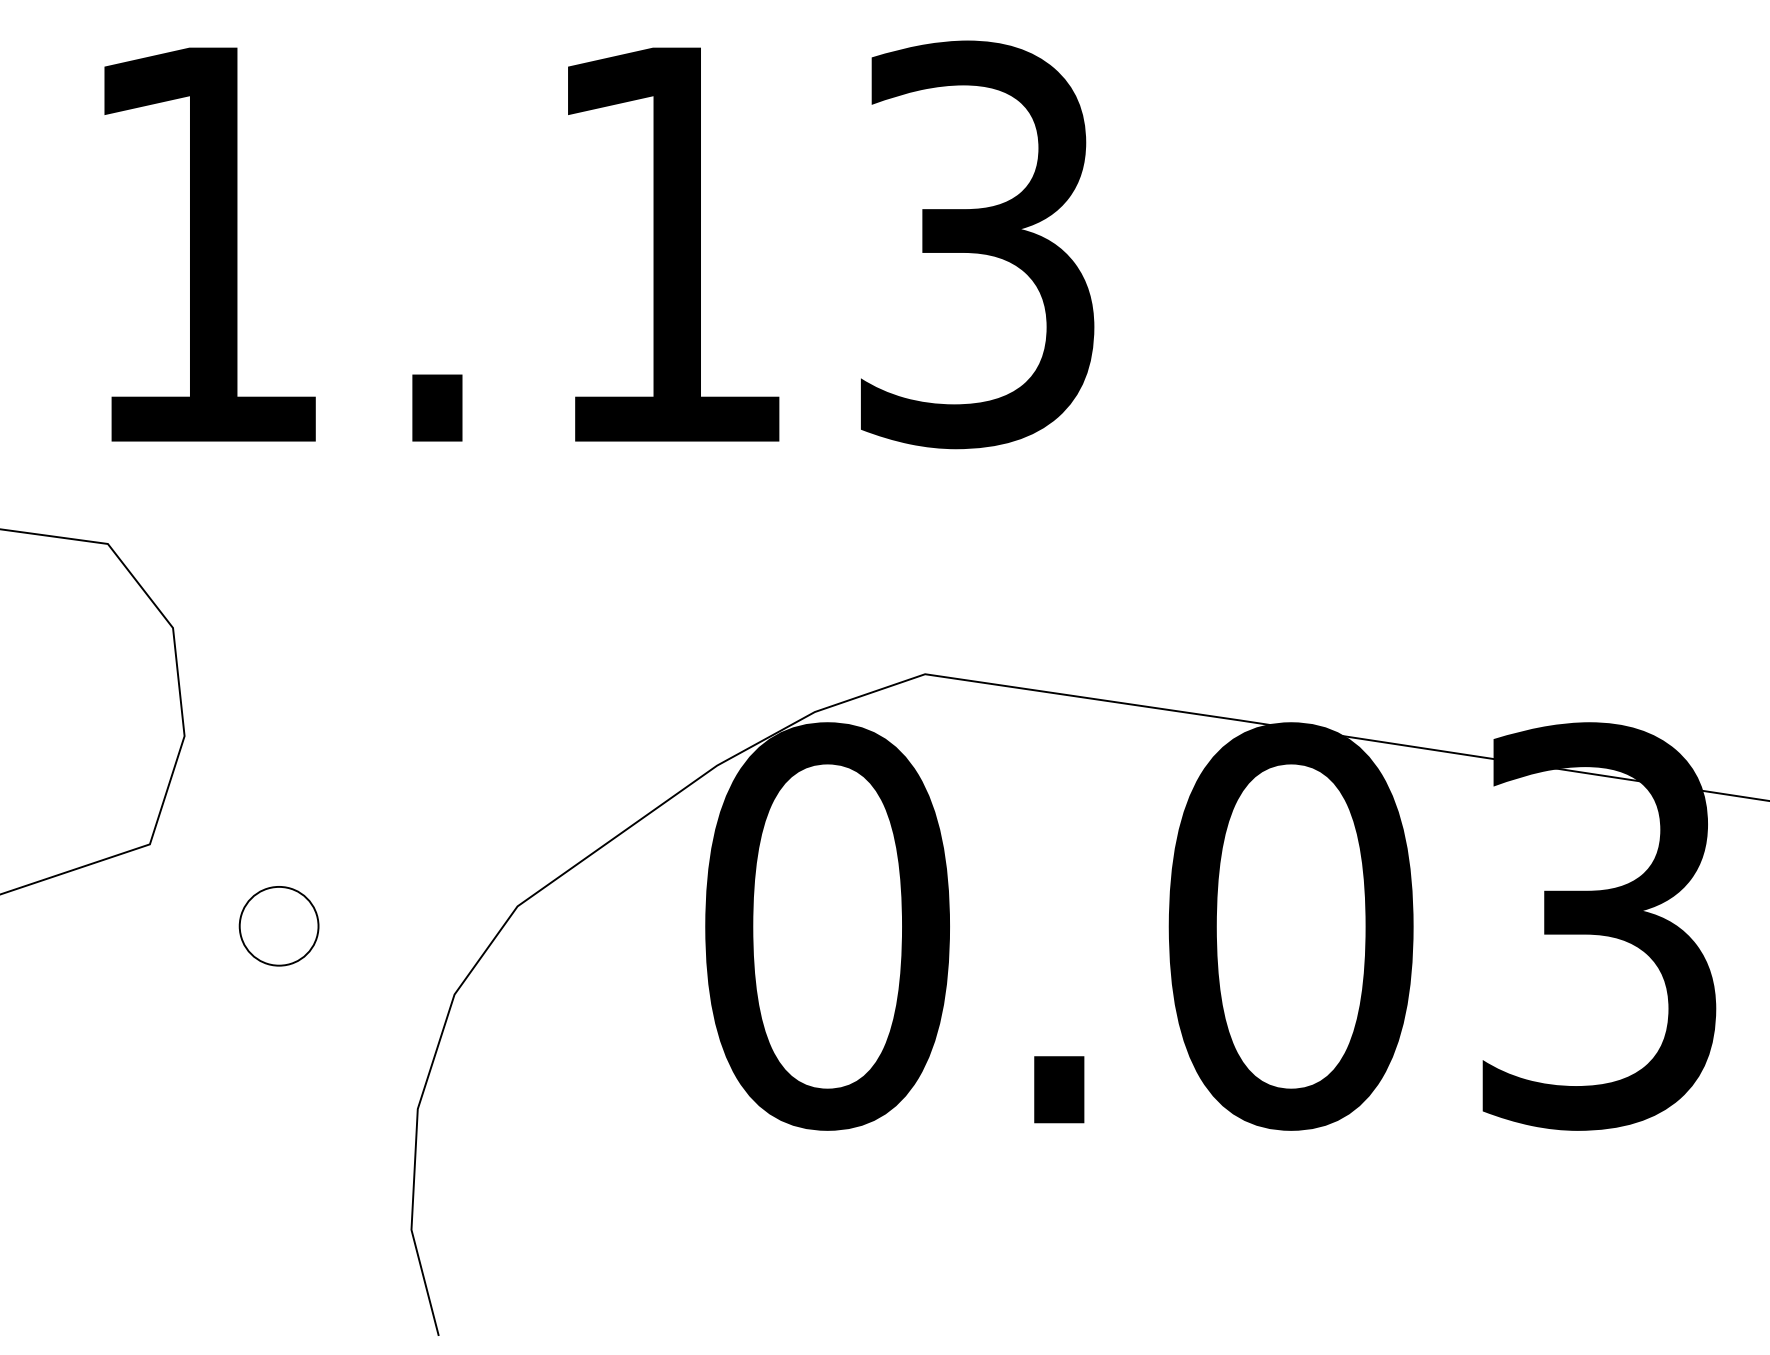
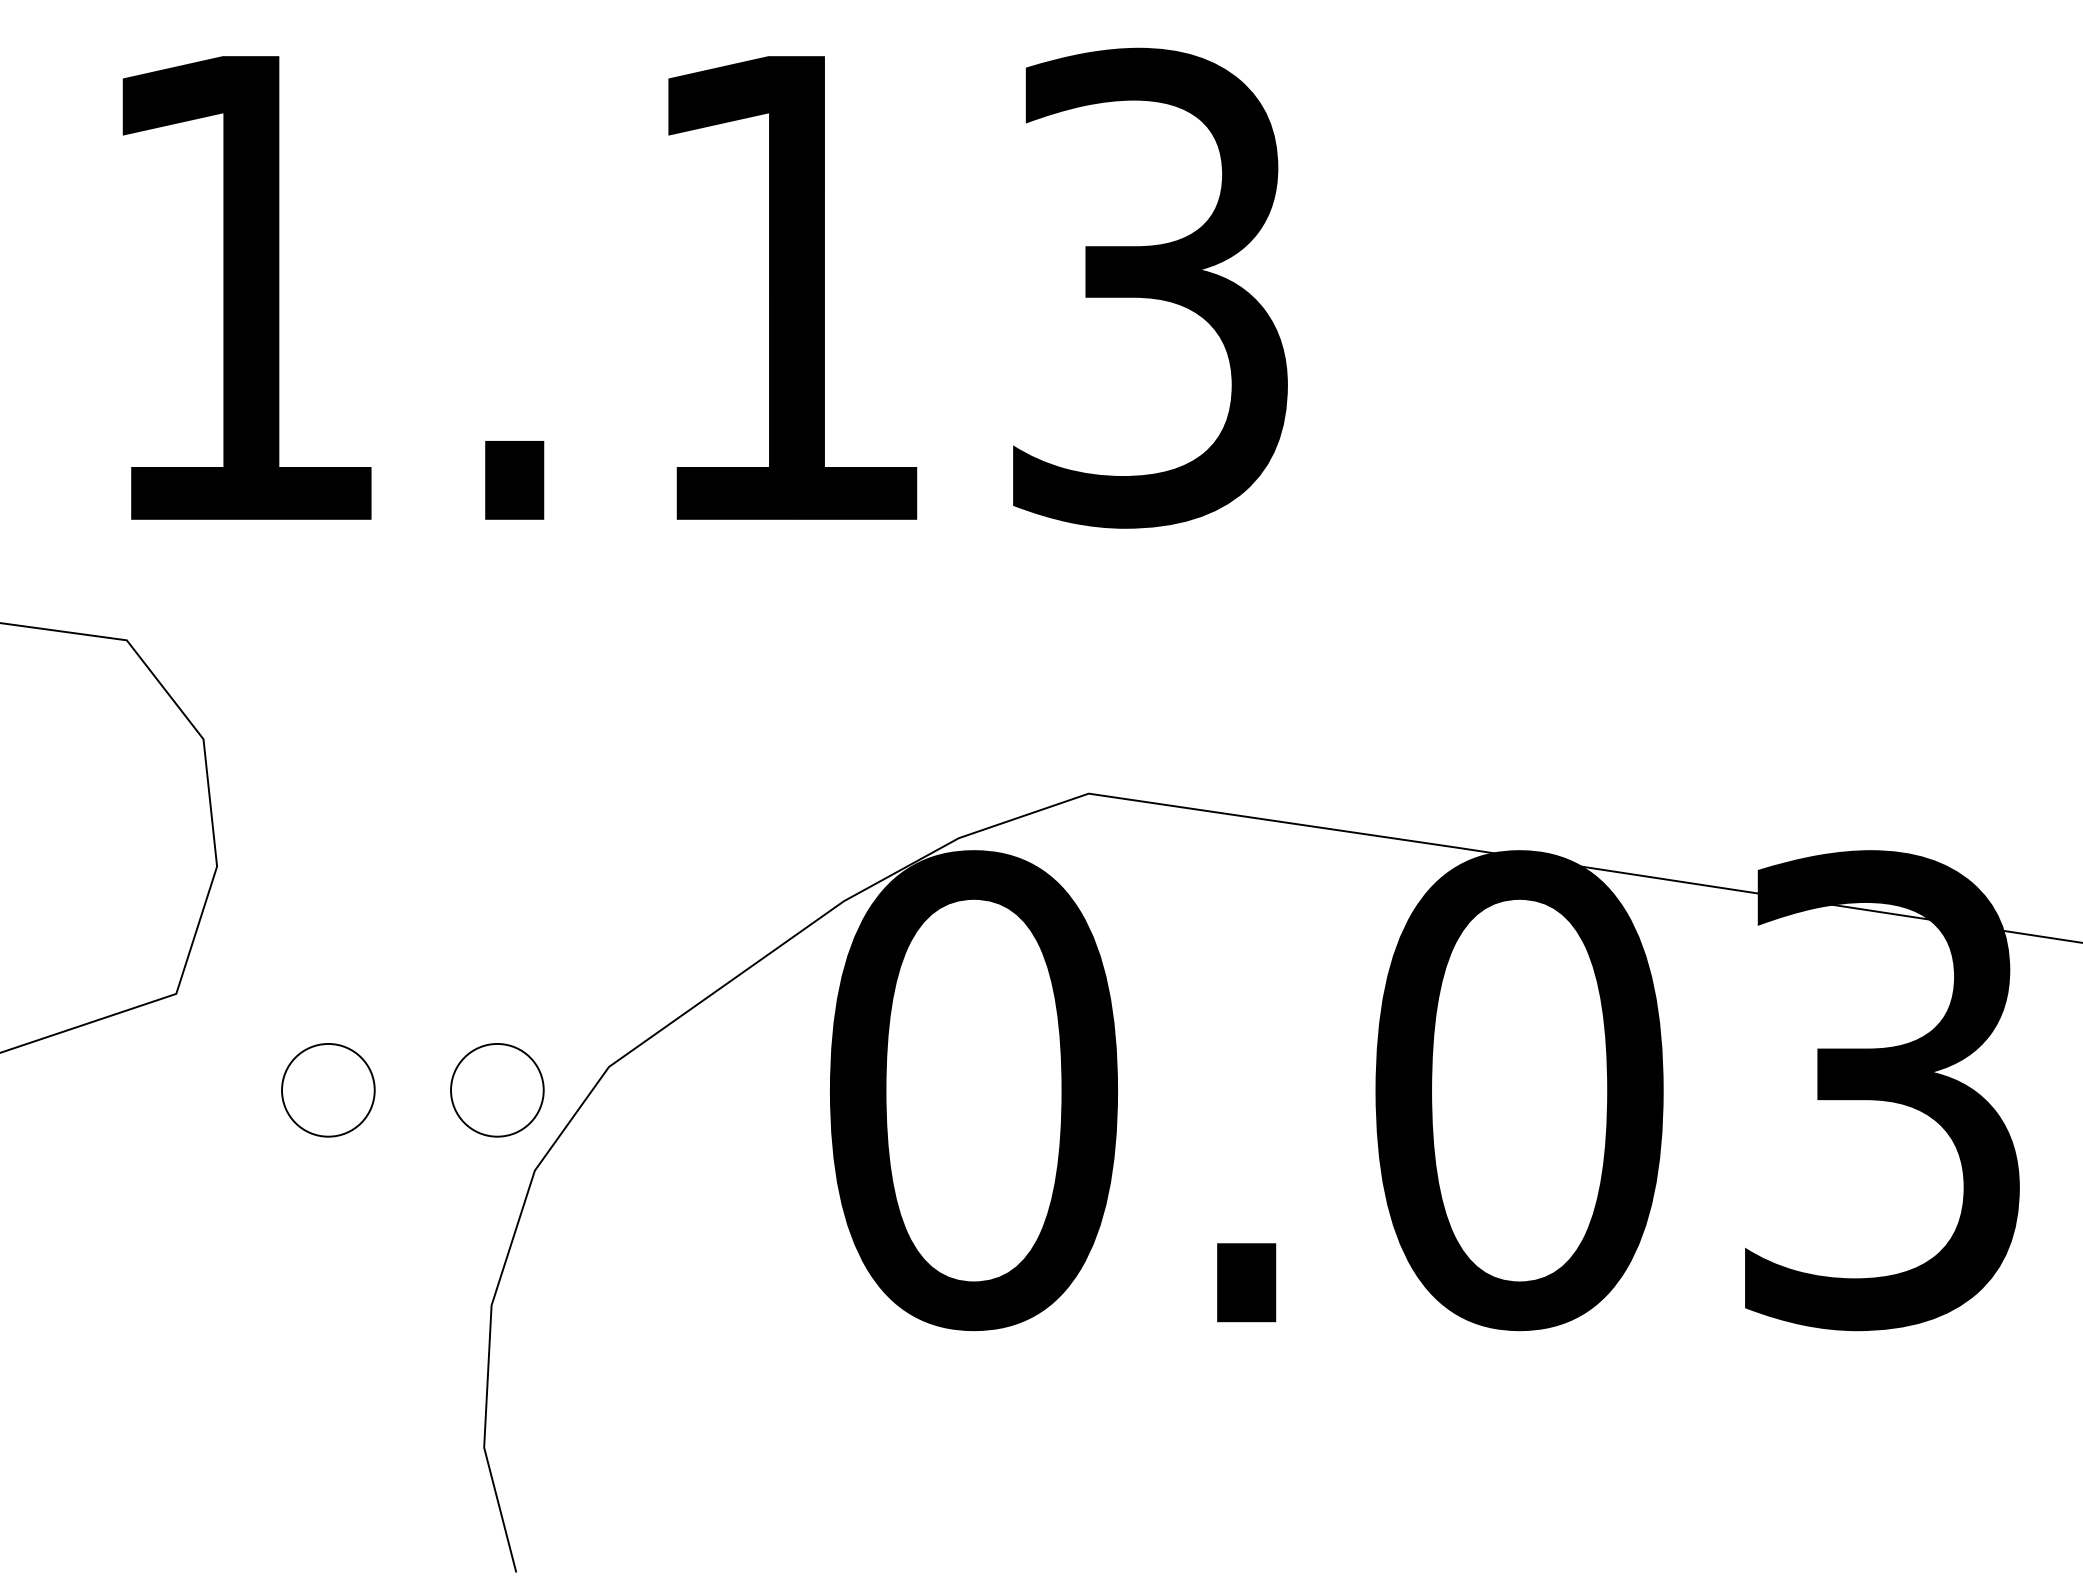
part: (422, 926) -> (497, 1090), added

